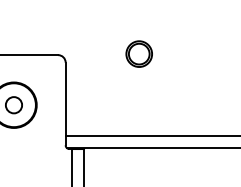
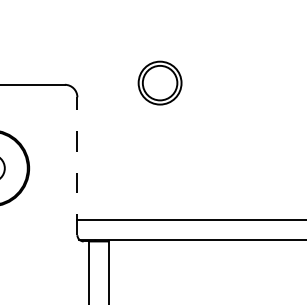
part: (138, 53) -> (158, 82), moved
line: (65, 103) -> (77, 165), solid -> dashed

